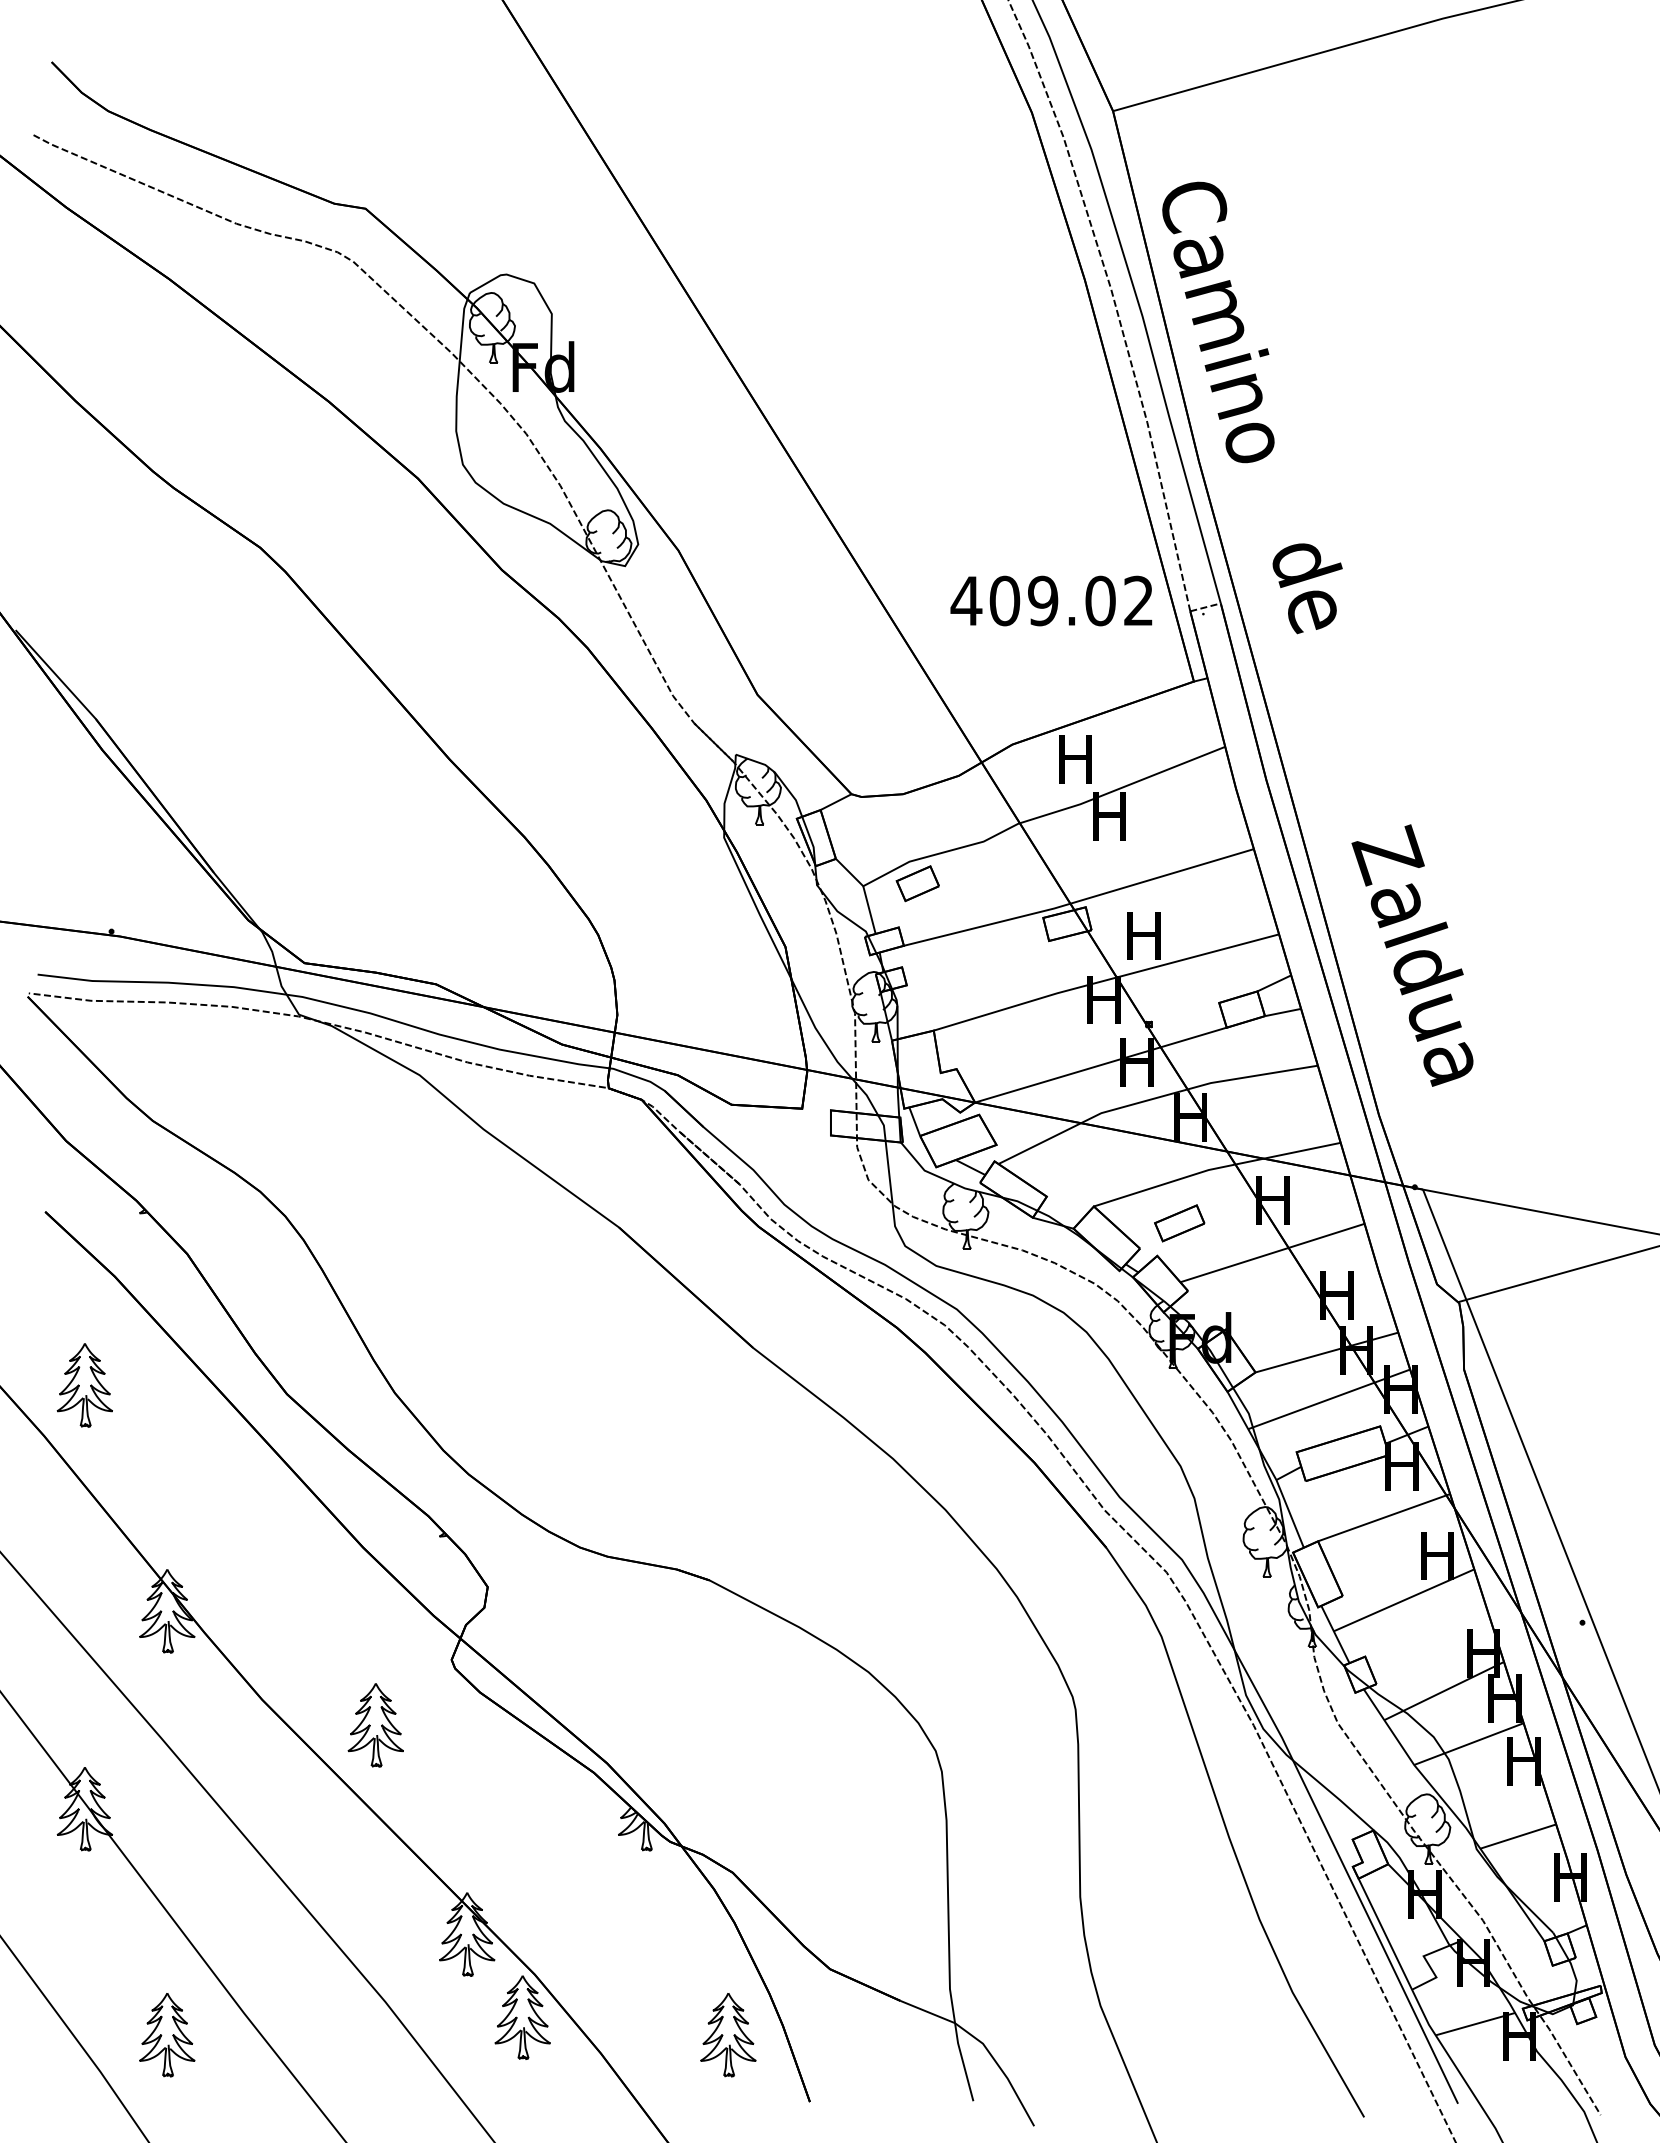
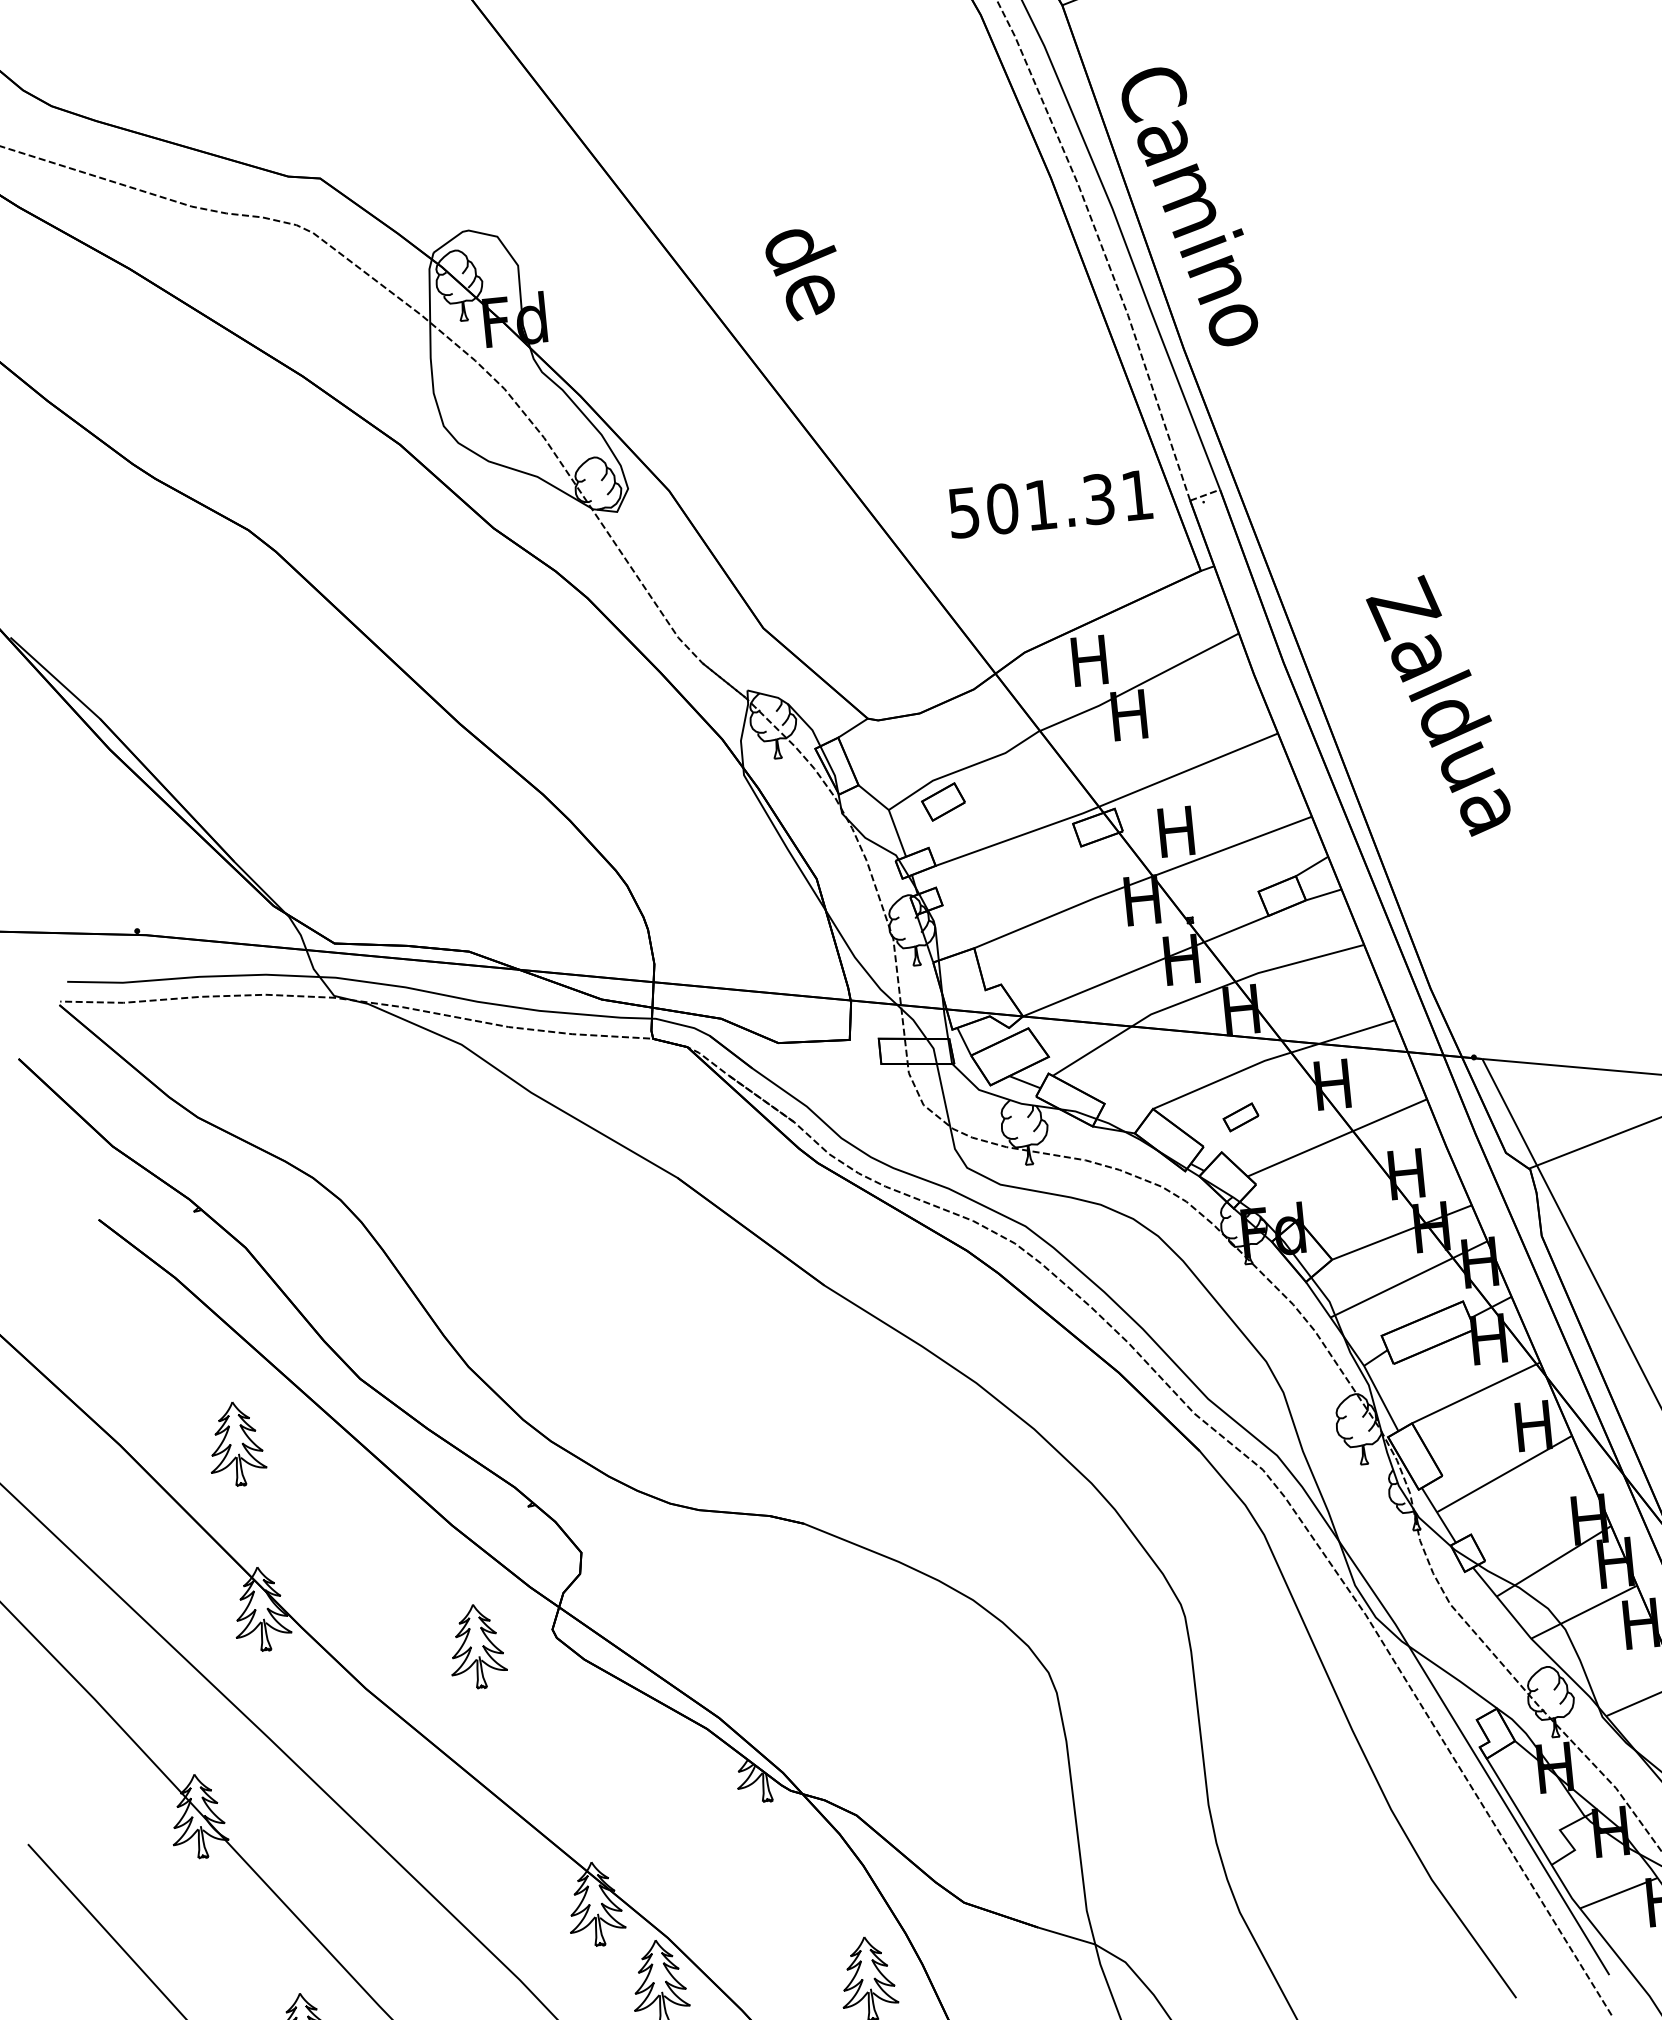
text: (1307, 588) -> (803, 274), moved
text: (1051, 600) -> (1049, 503), 409.02 -> 501.31
text: (1412, 955) -> (1438, 706), moved
part: (1179, 1223) -> (1240, 1117), size x0.7
part: (84, 1385) -> (236, 1444), moved
part: (375, 1725) -> (476, 1646), moved

